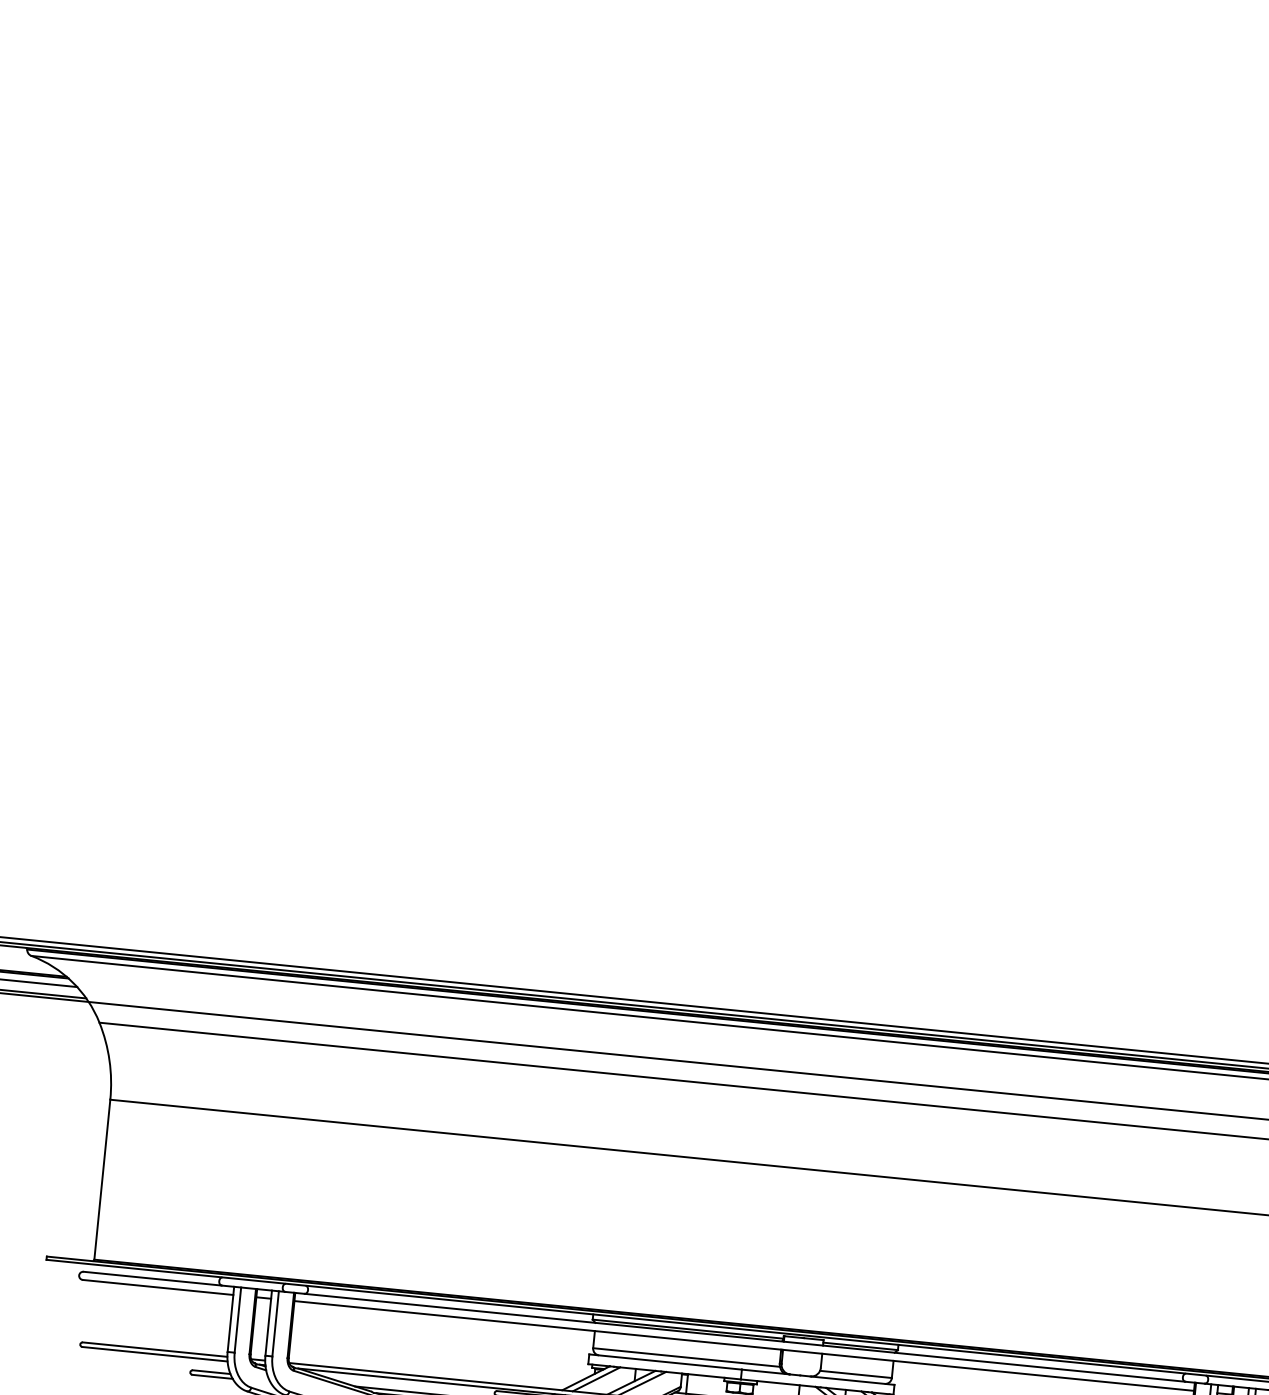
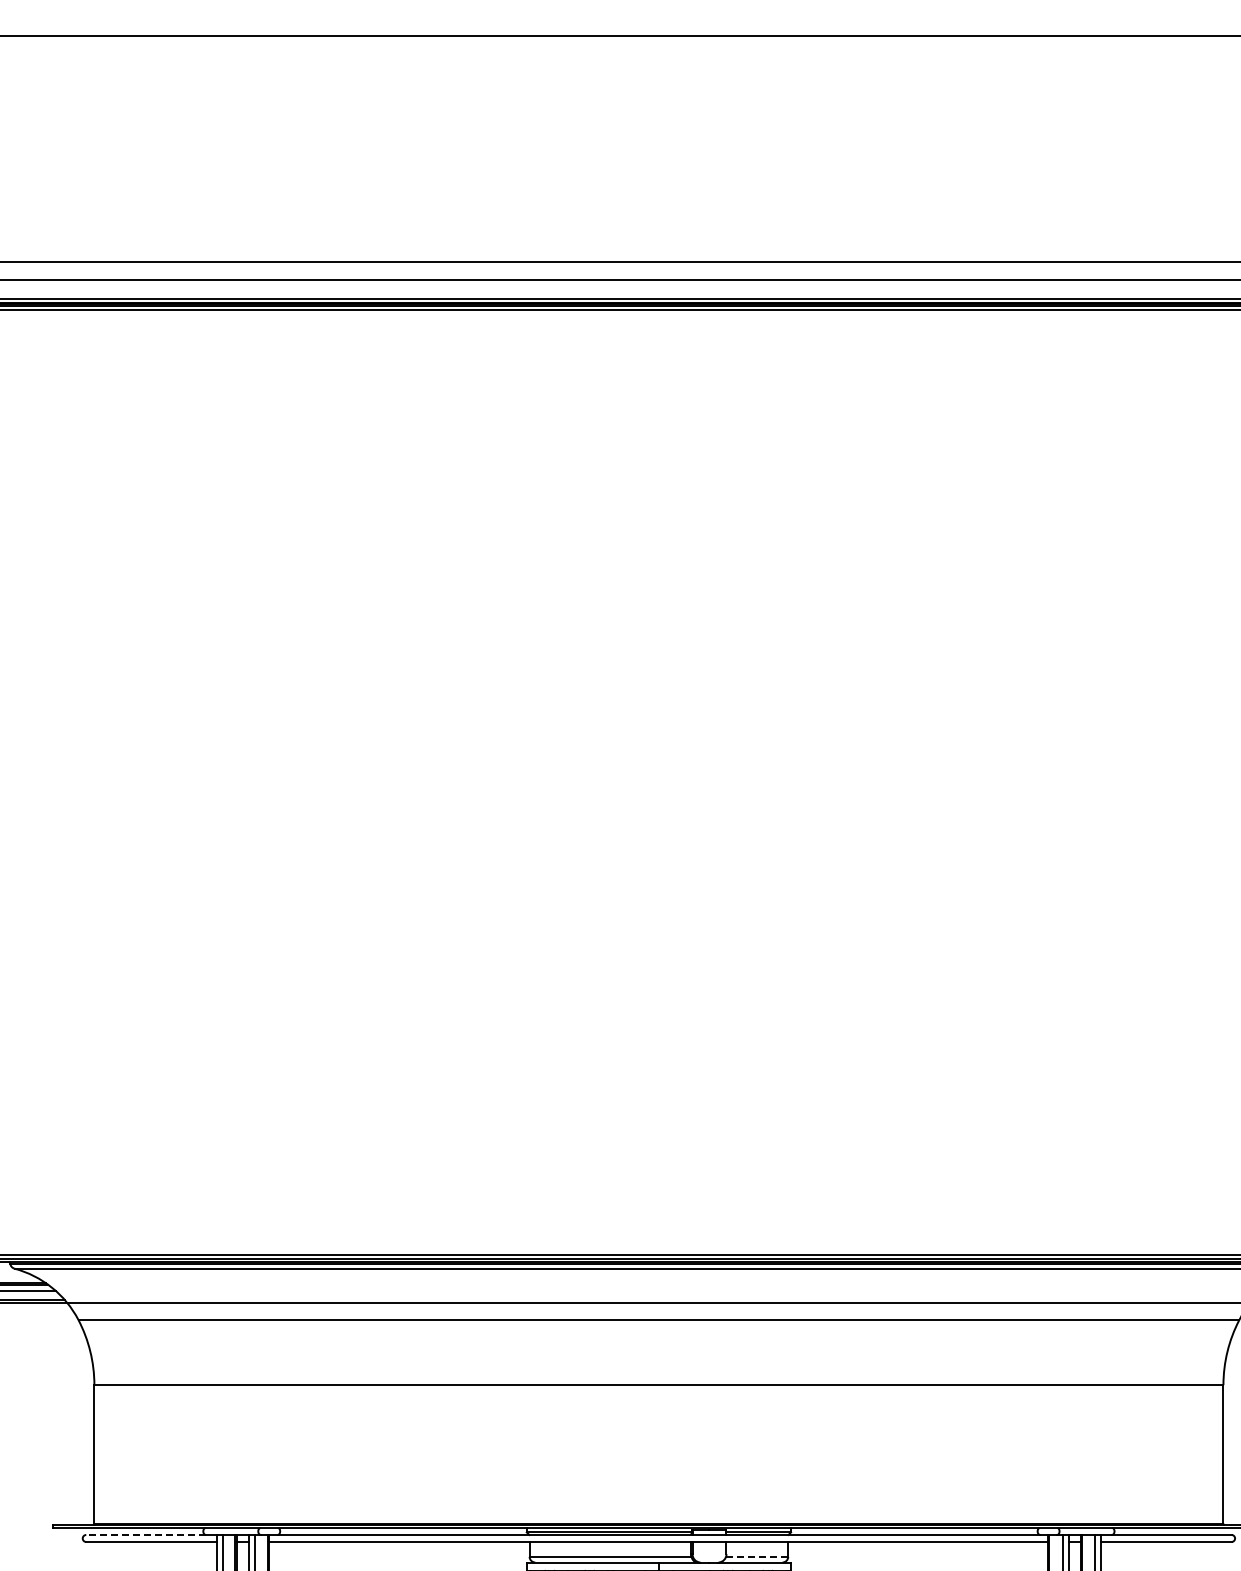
line: (153, 1278) -> (146, 1534), solid -> dashed
line: (856, 1374) -> (757, 1556), solid -> dashed

